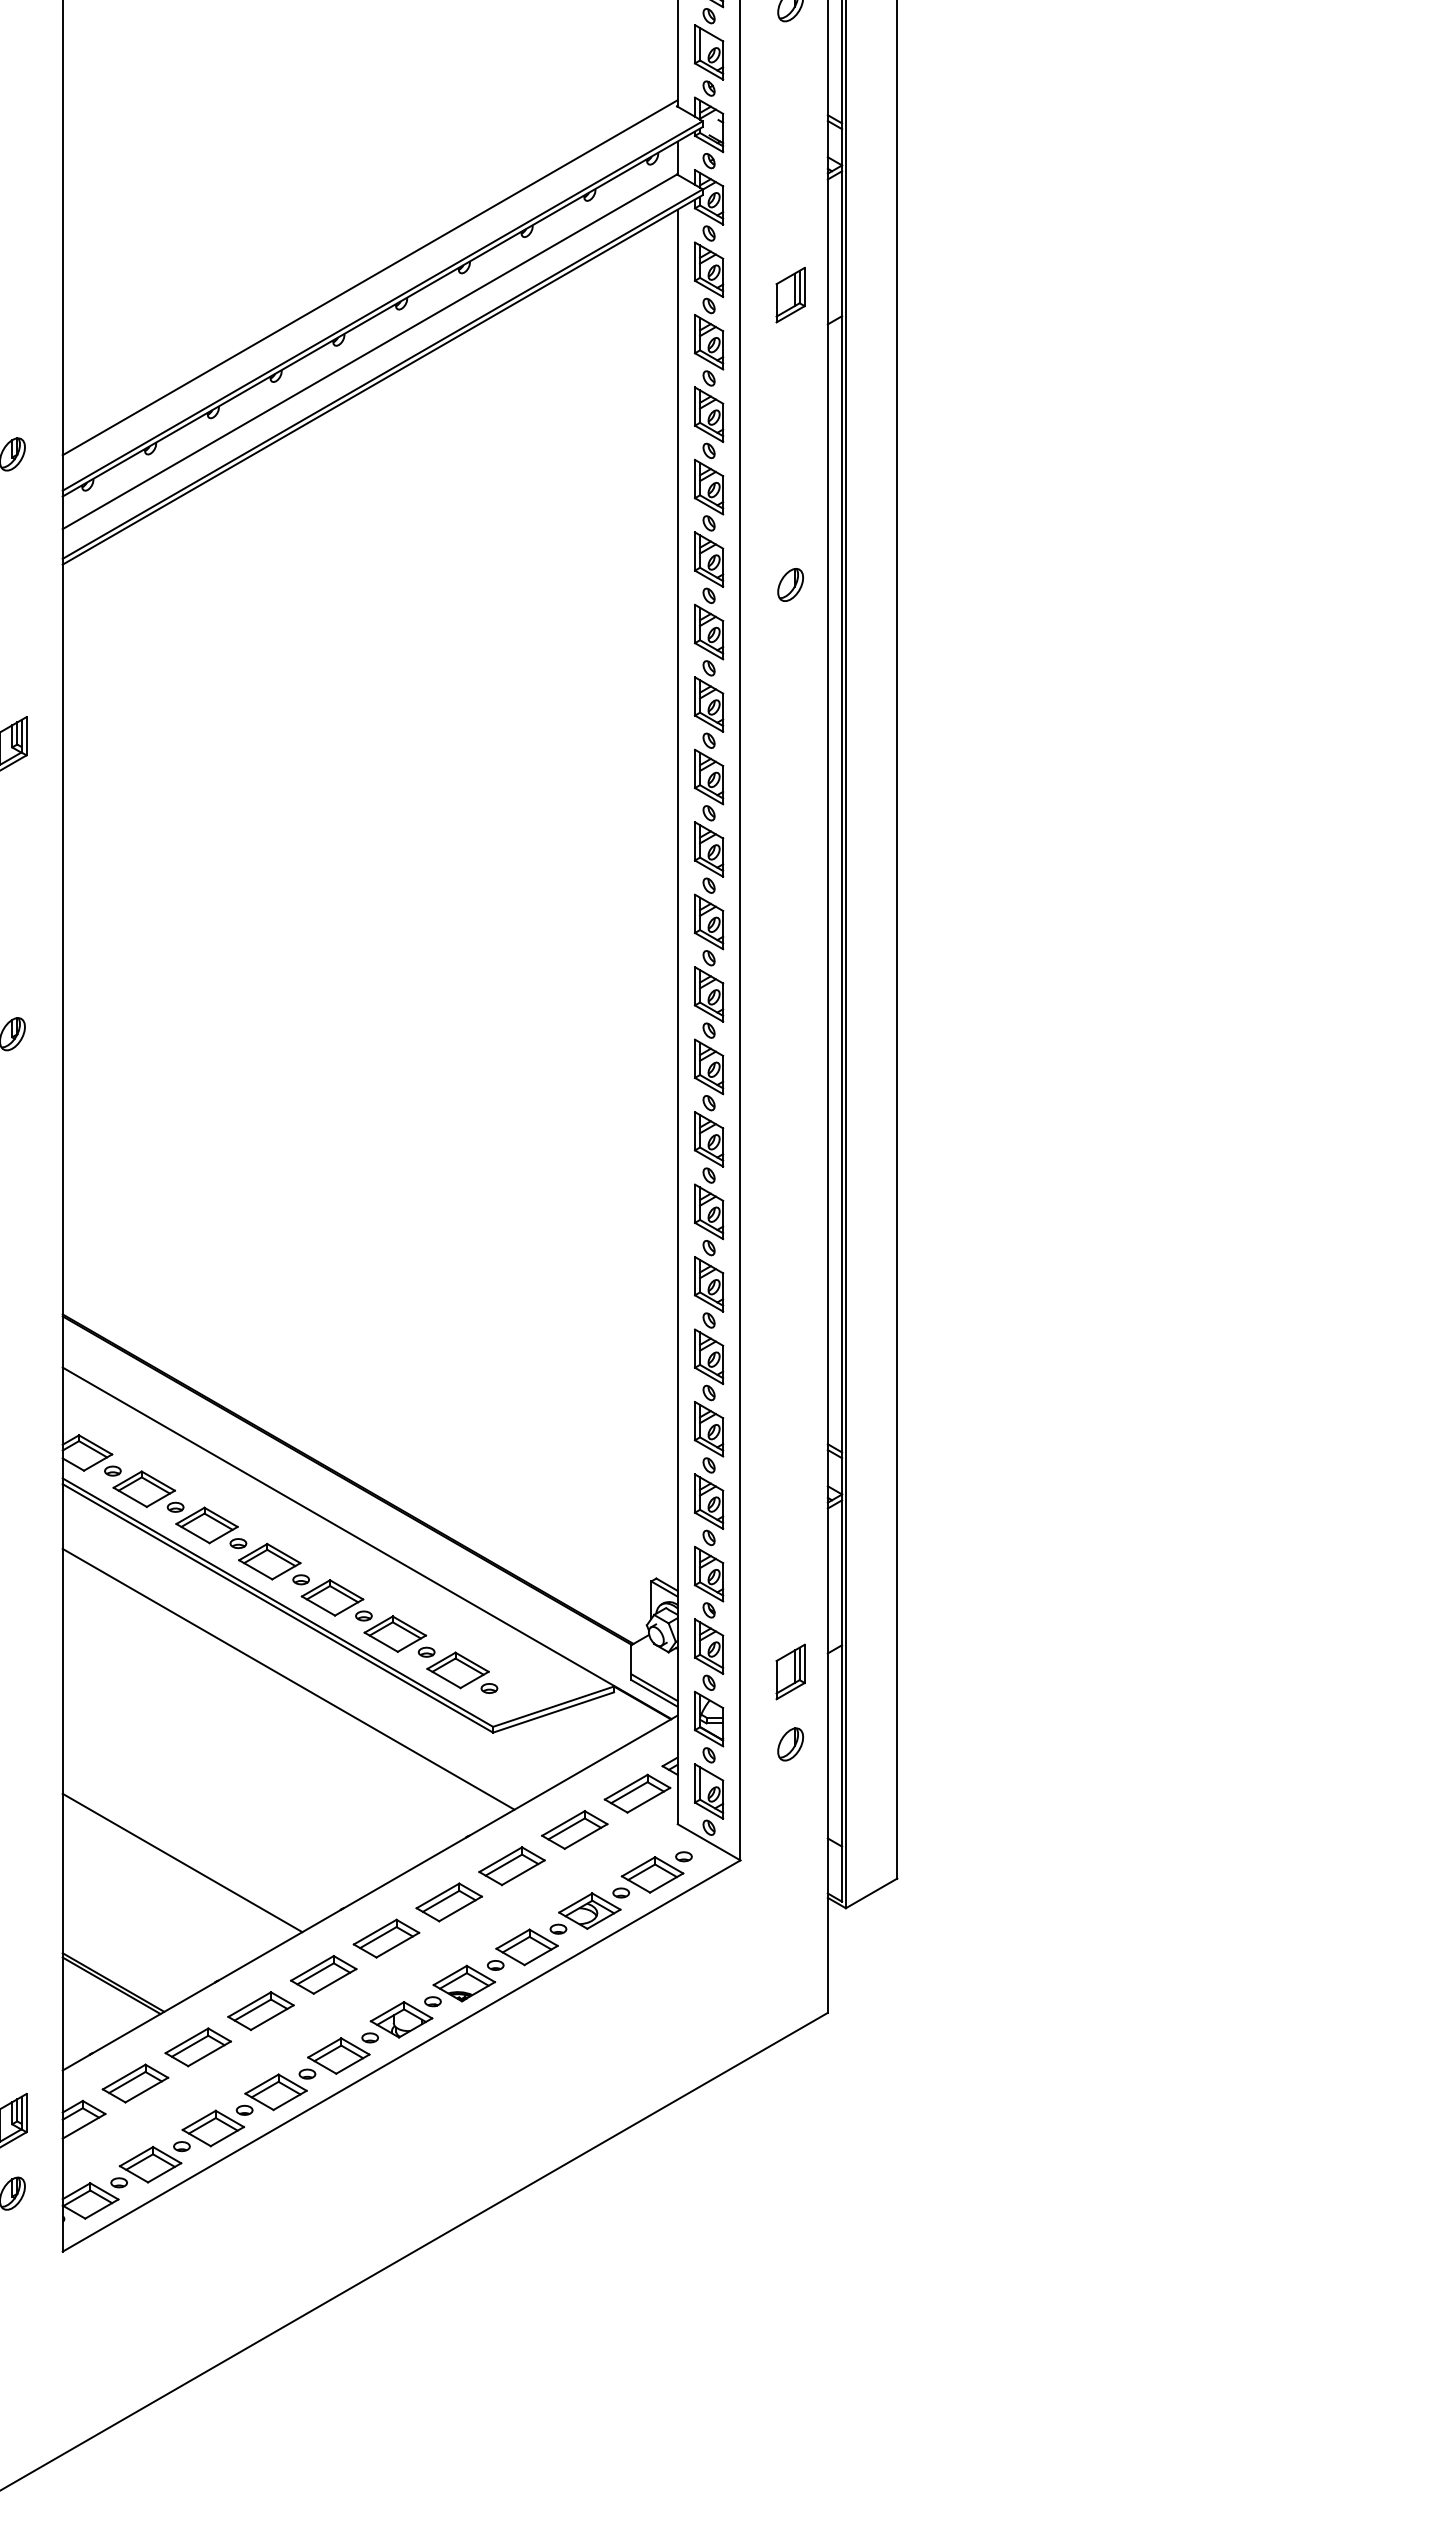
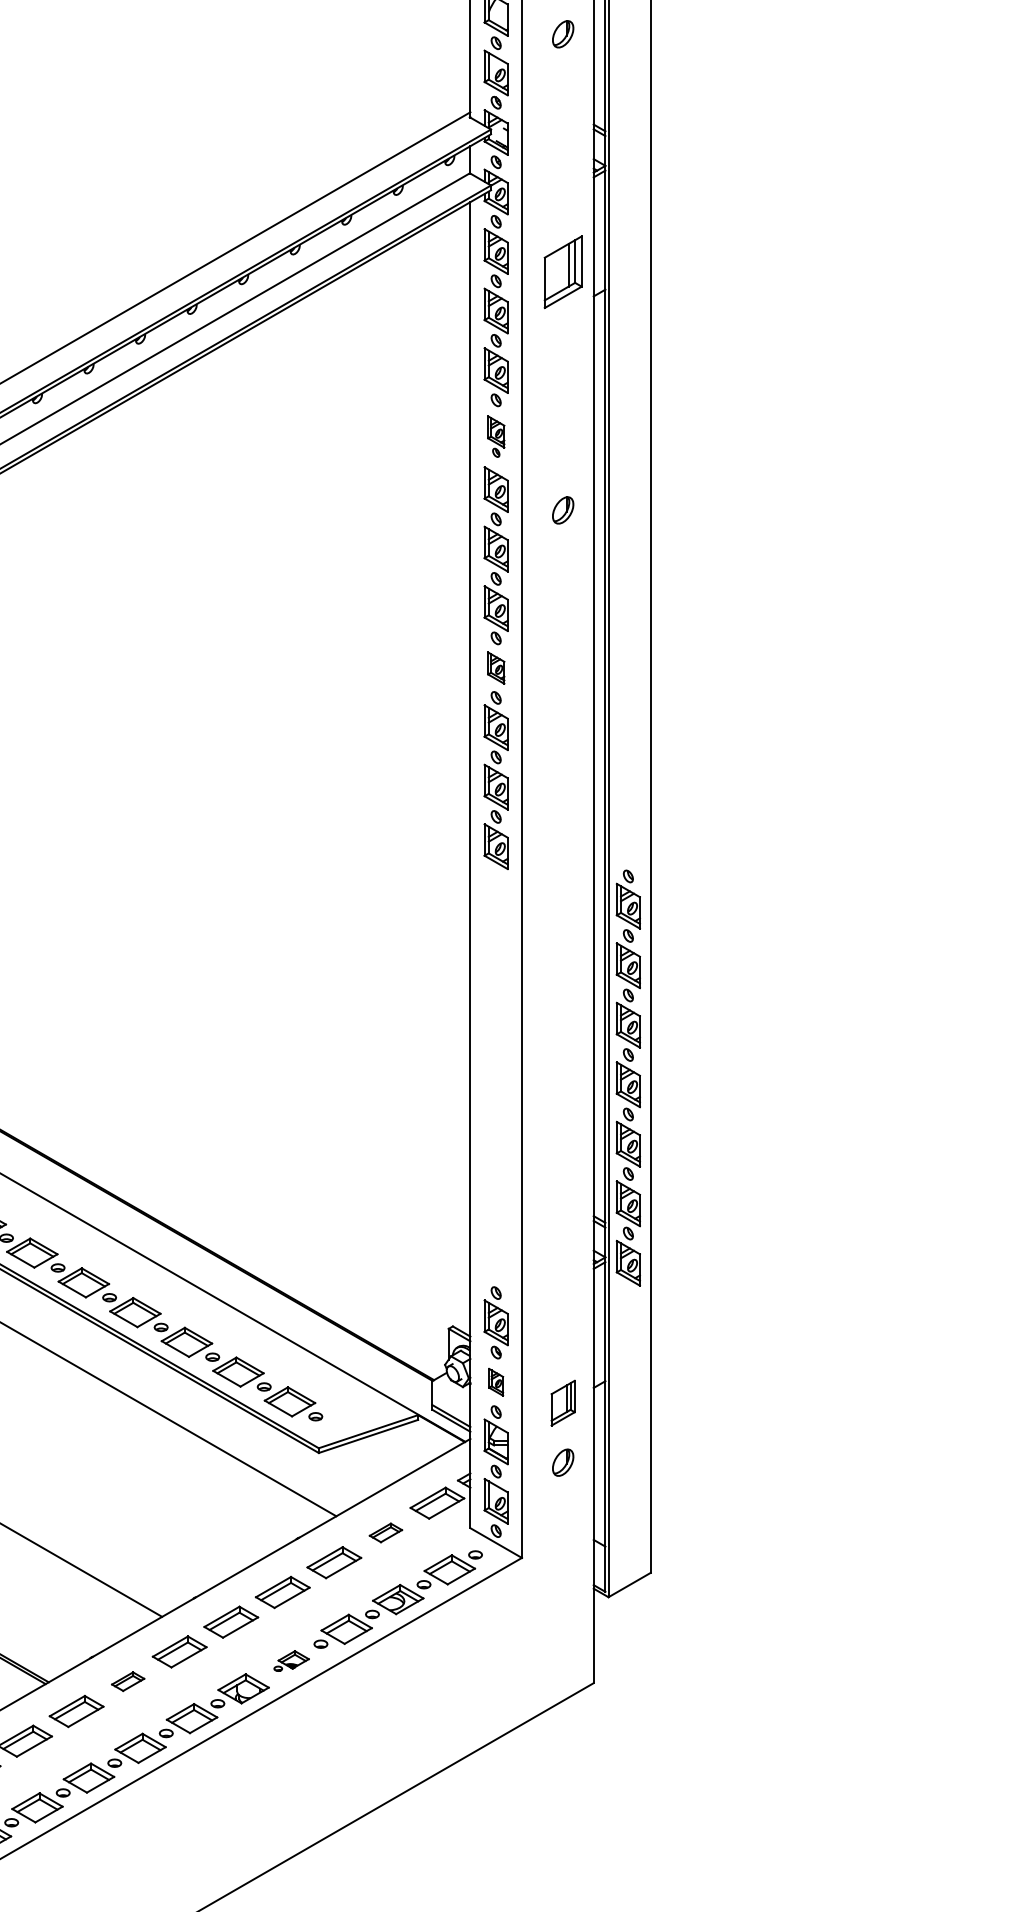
part: (790, 295) -> (563, 272), size x1.6
part: (709, 494) -> (496, 436), size x0.7
part: (709, 776) -> (496, 667), size x0.7
part: (708, 1275) -> (627, 1077), moved
part: (708, 1646) -> (495, 1382), size x0.6
part: (574, 1829) -> (385, 1532), size x0.6
part: (459, 1985) -> (291, 1660), size x0.6
part: (260, 2010) -> (127, 1681), size x0.6

